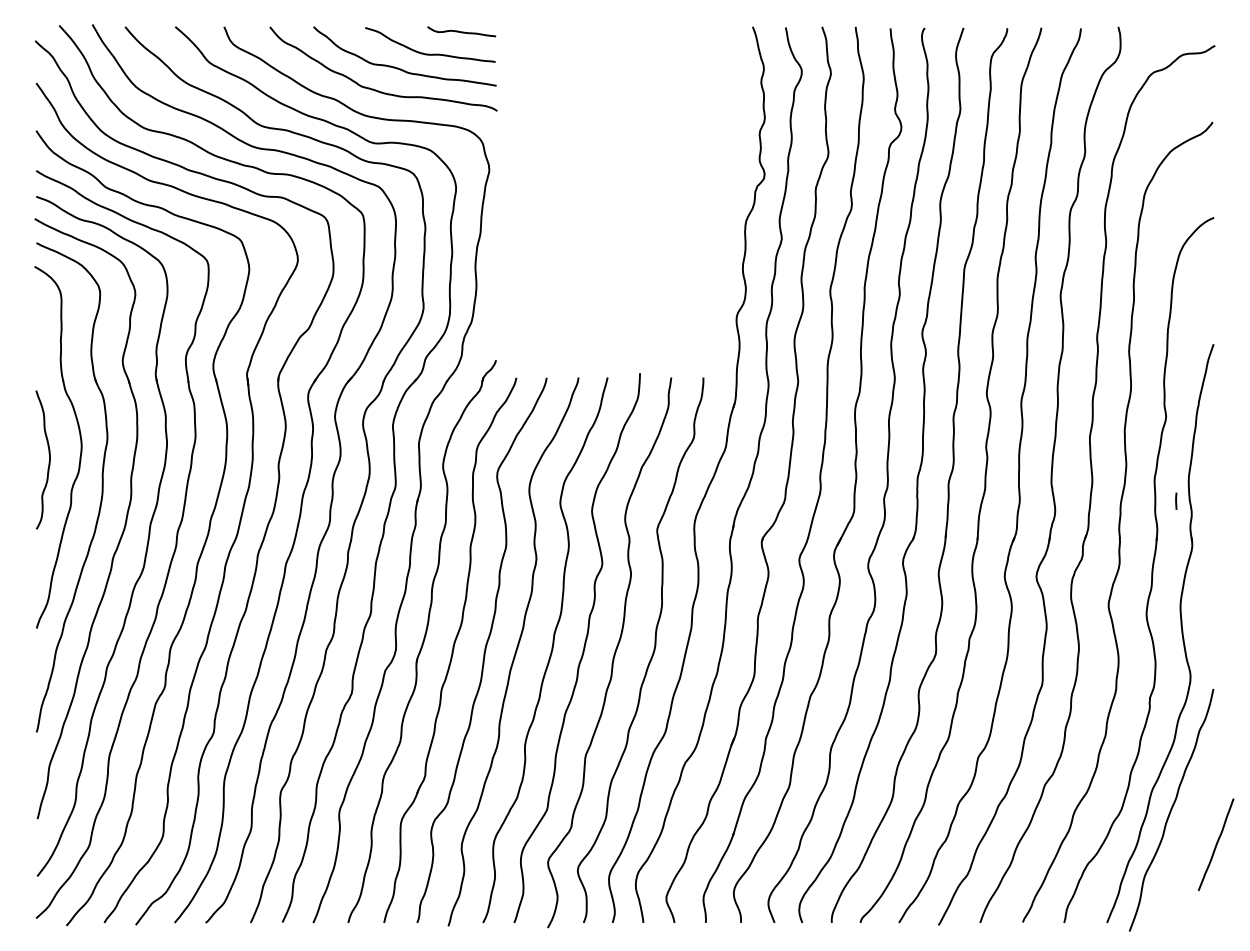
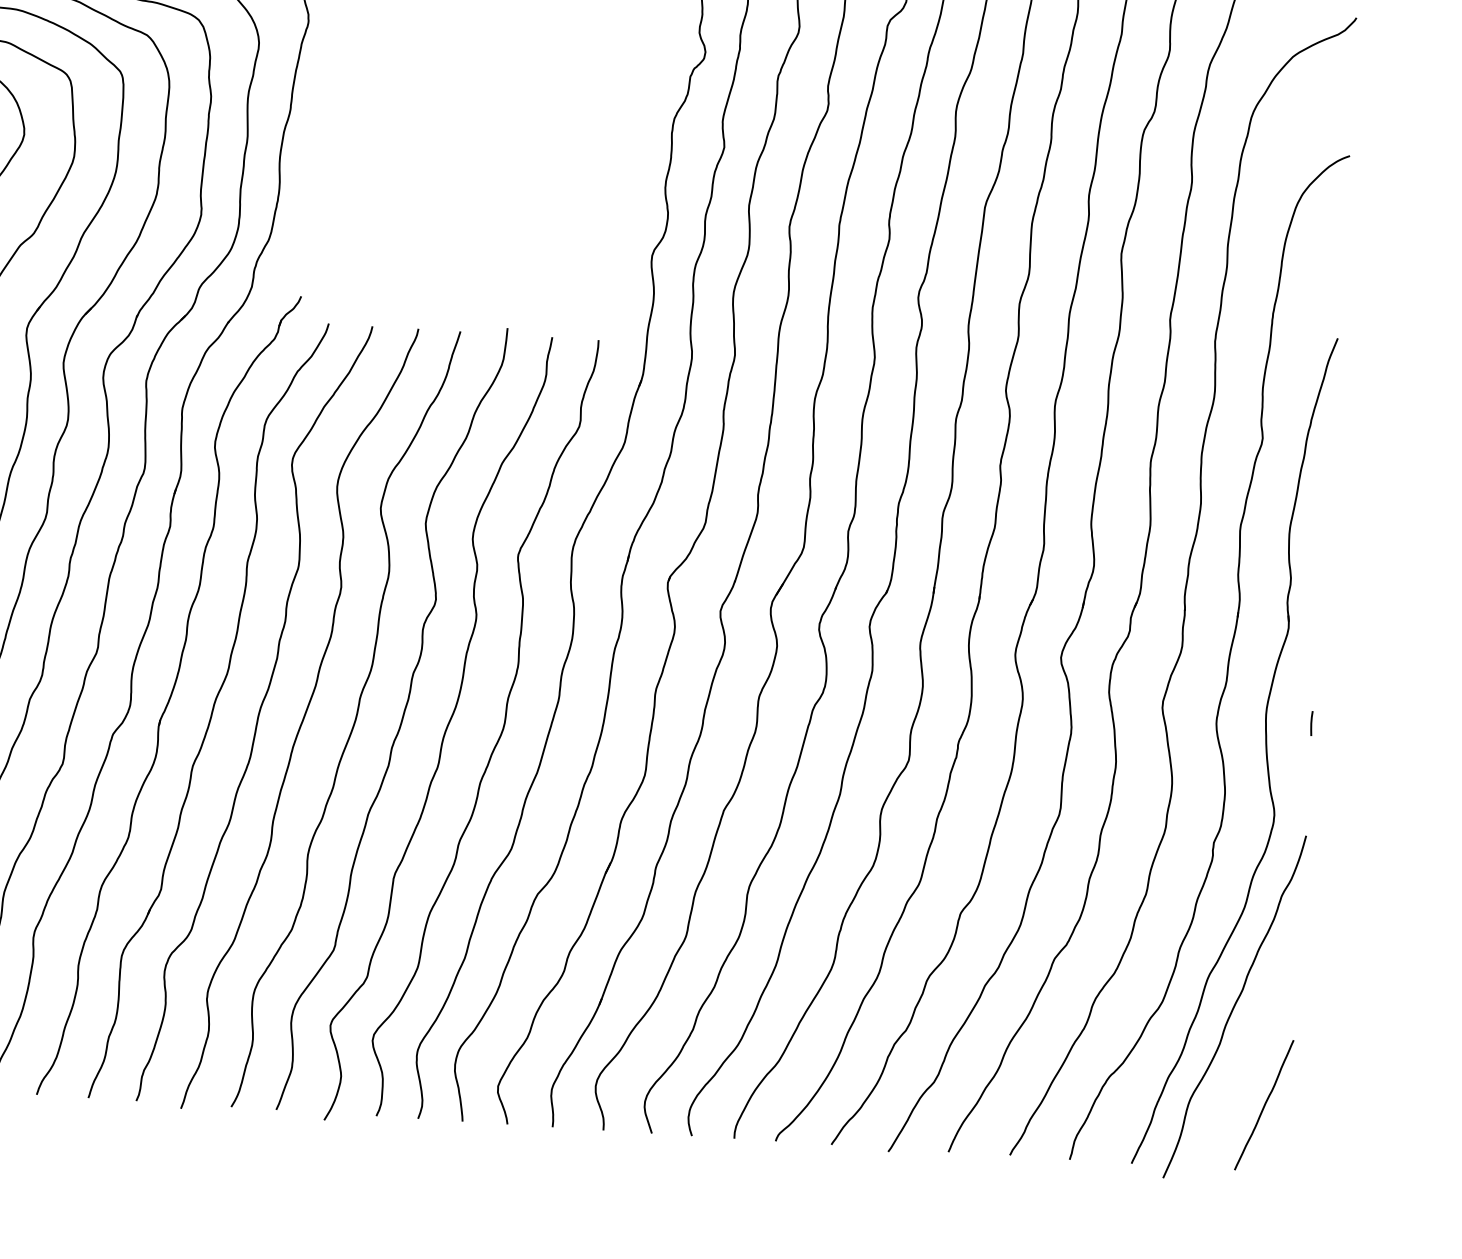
line: (1176, 500) -> (1311, 722), moved
line: (1215, 844) -> (1263, 1104), moved

